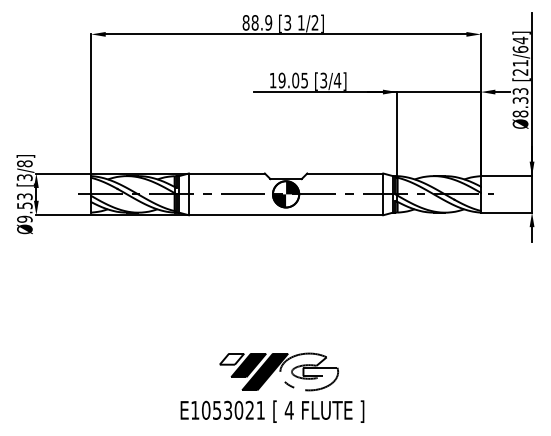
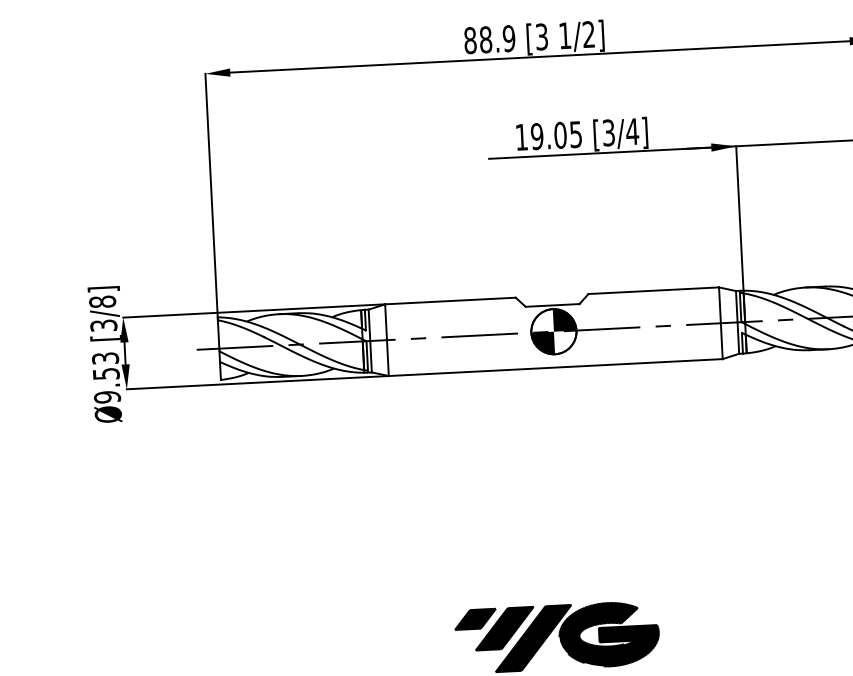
fill: (231, 358) -> (474, 618), added
fill: (309, 371) -> (609, 633), added

